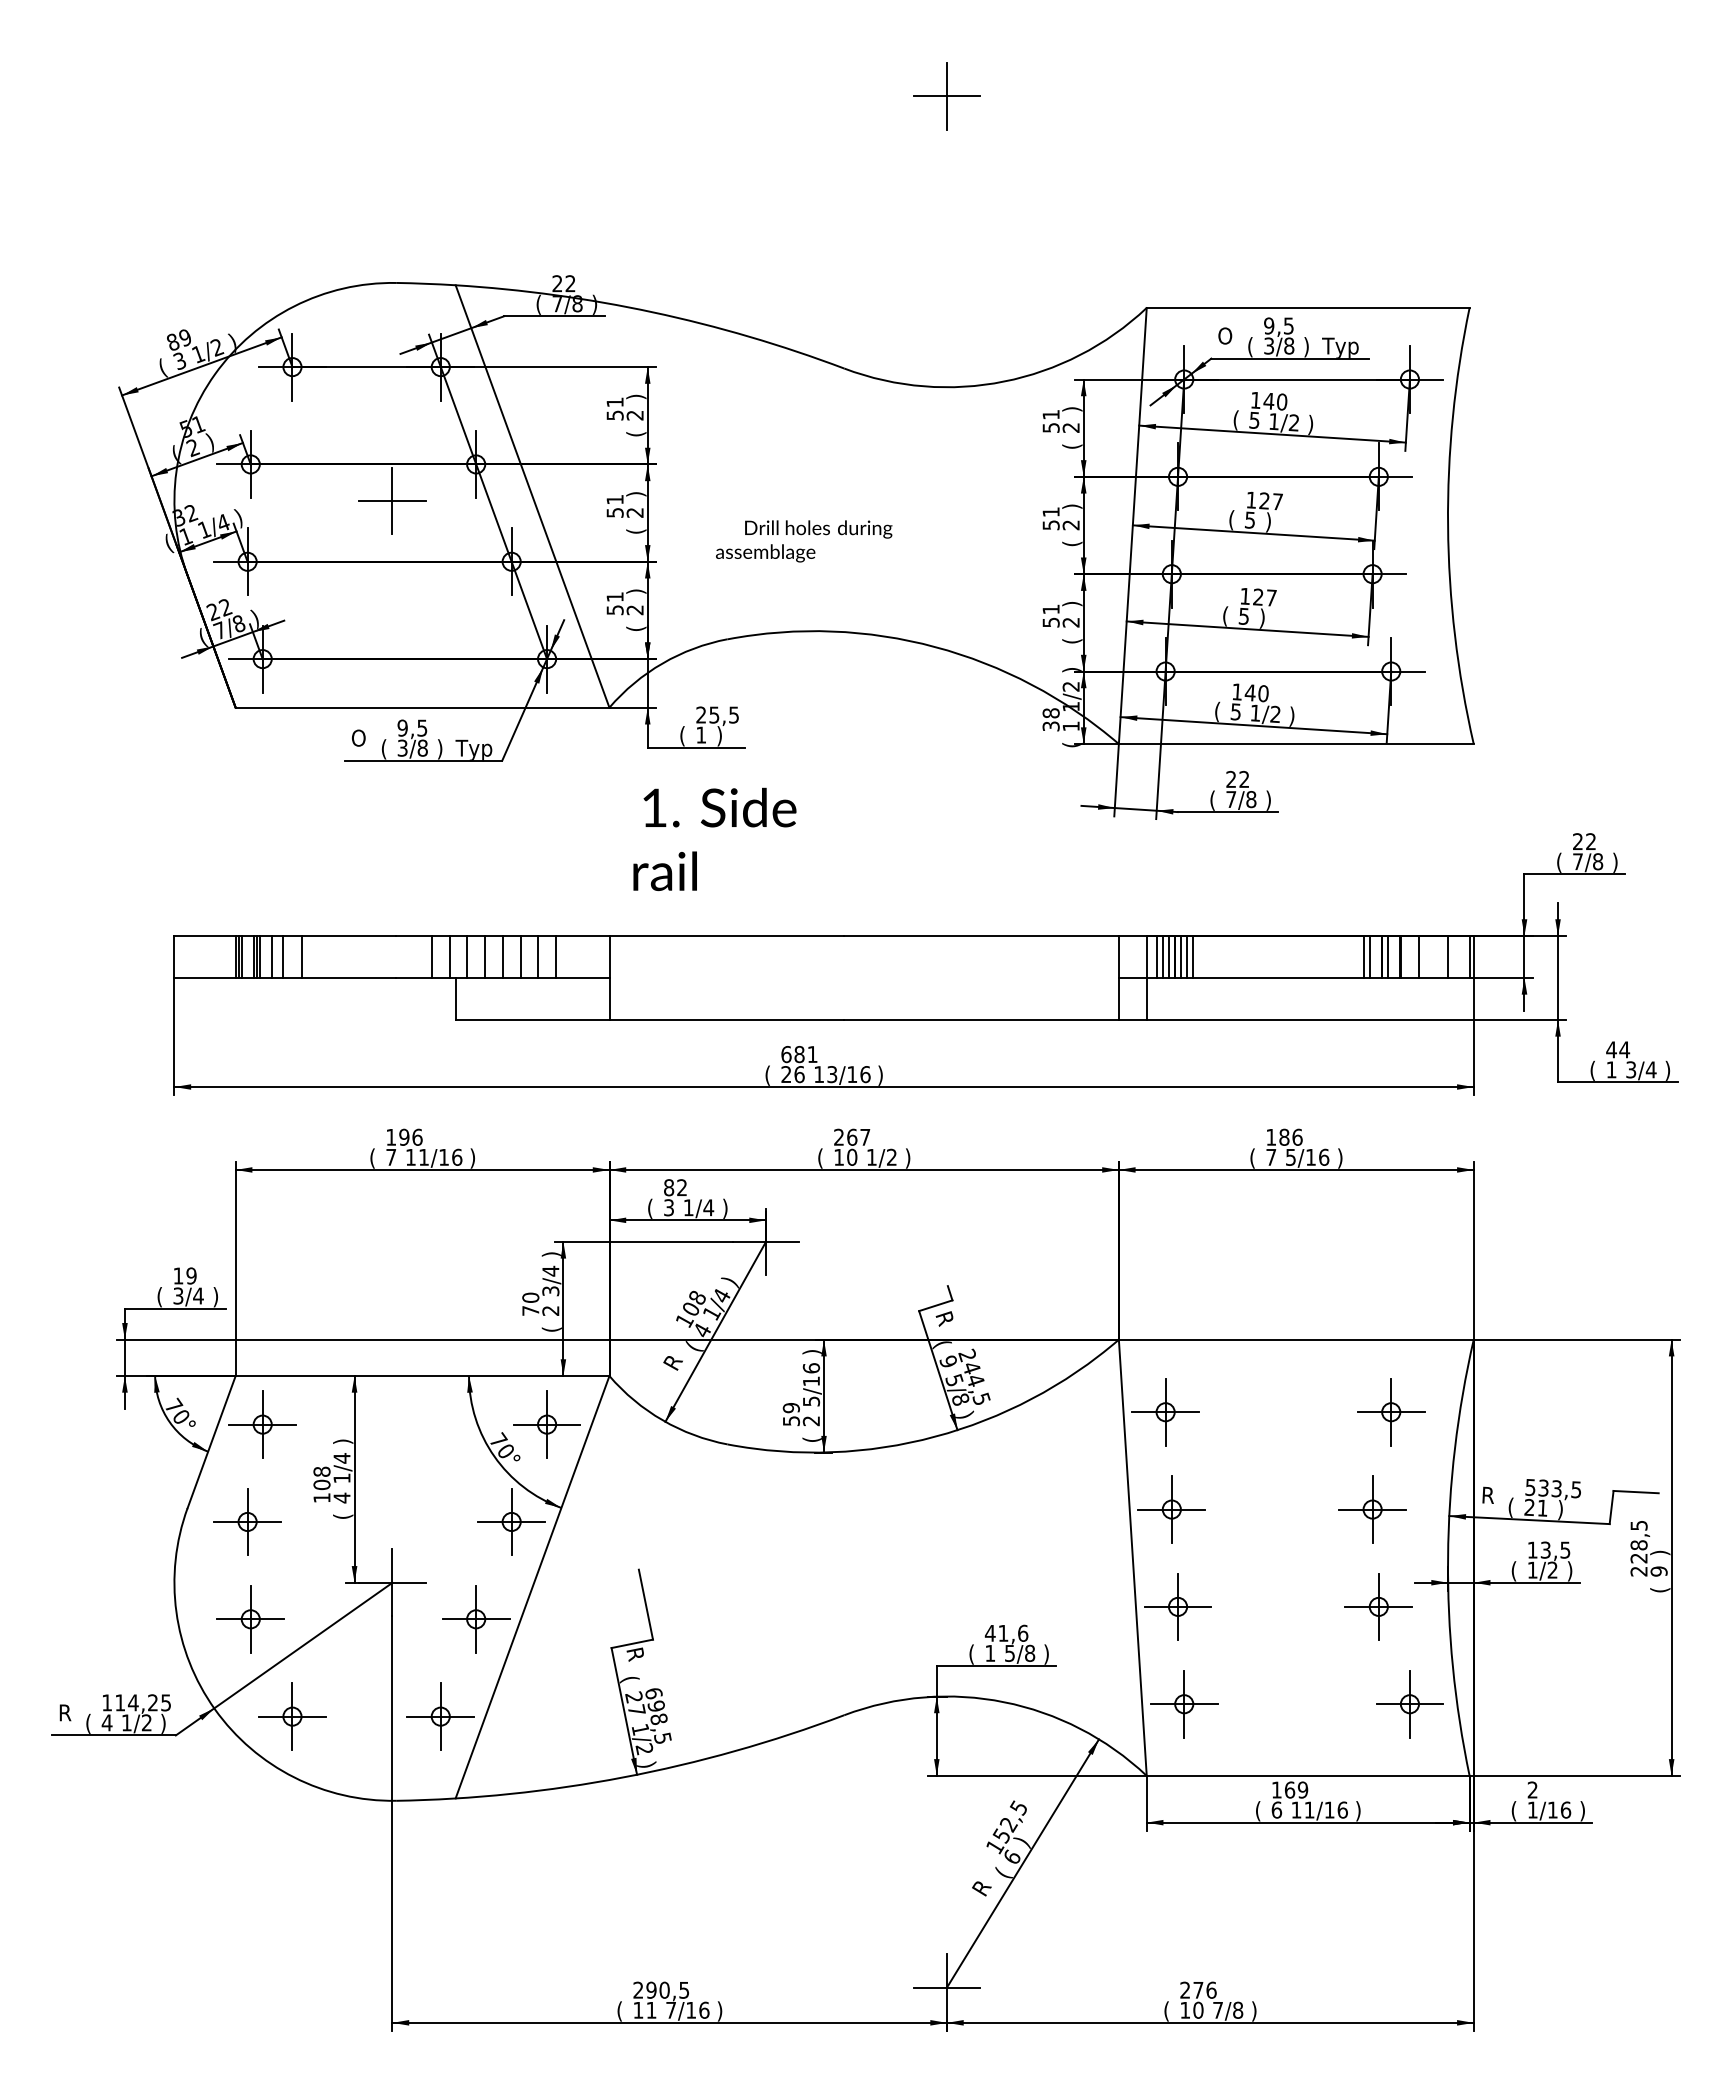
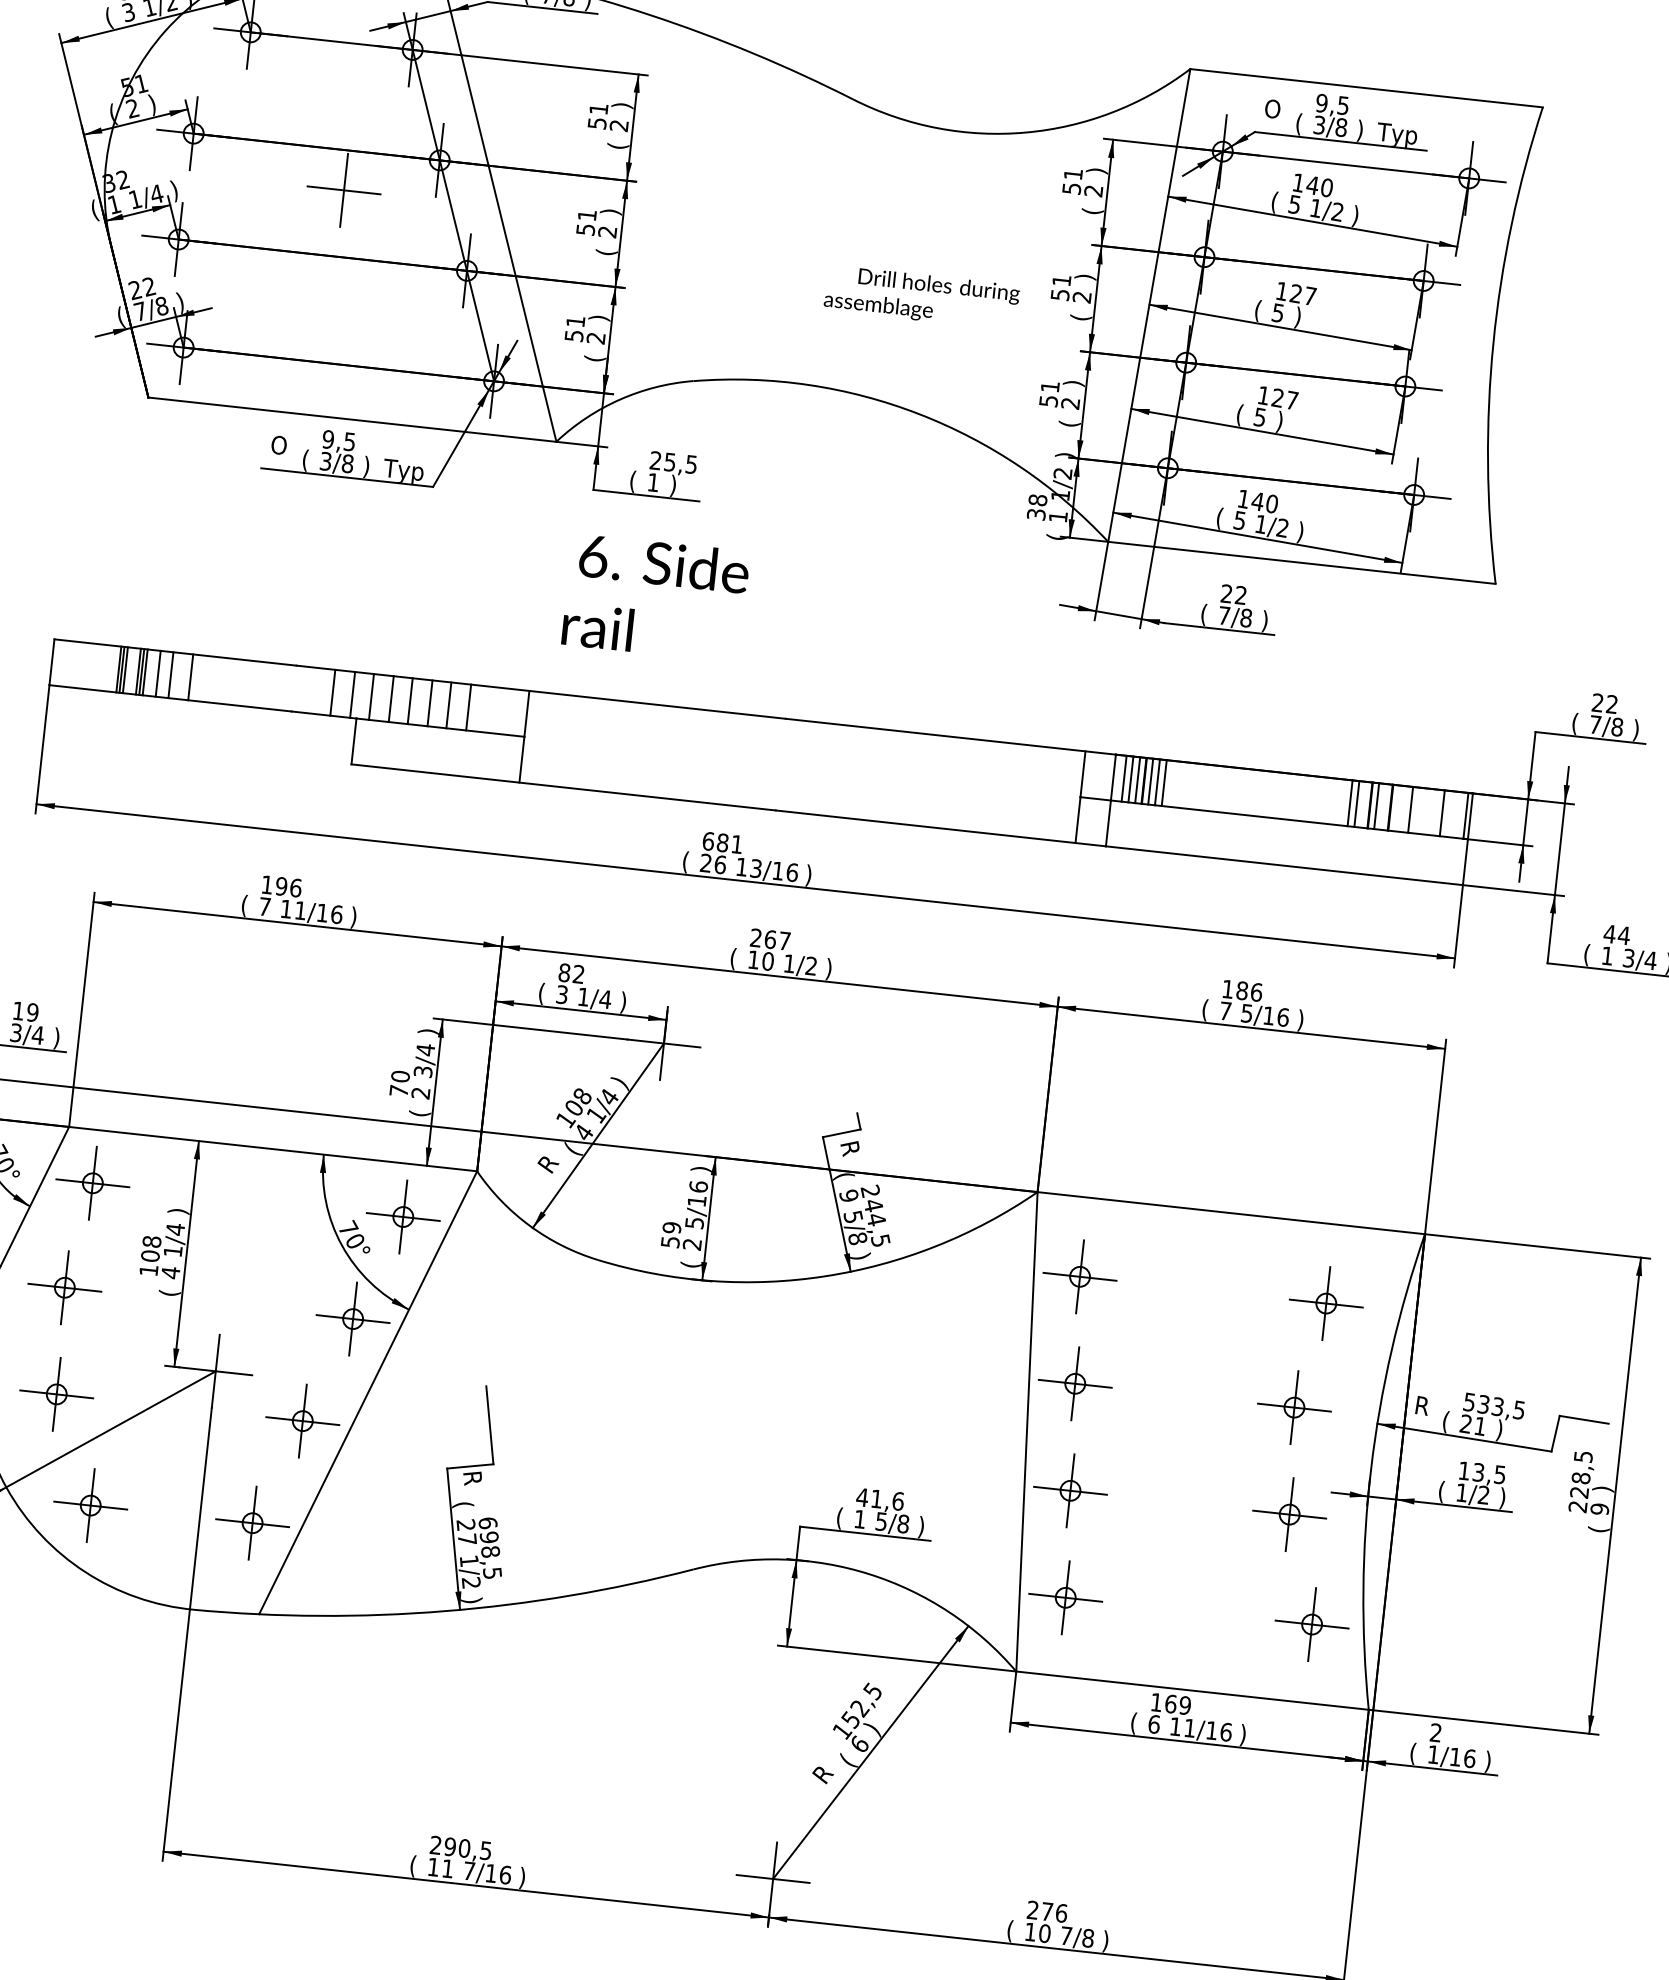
text: (804, 541) -> (922, 297), moved
text: (654, 807) -> (593, 556), 1. -> 6.

